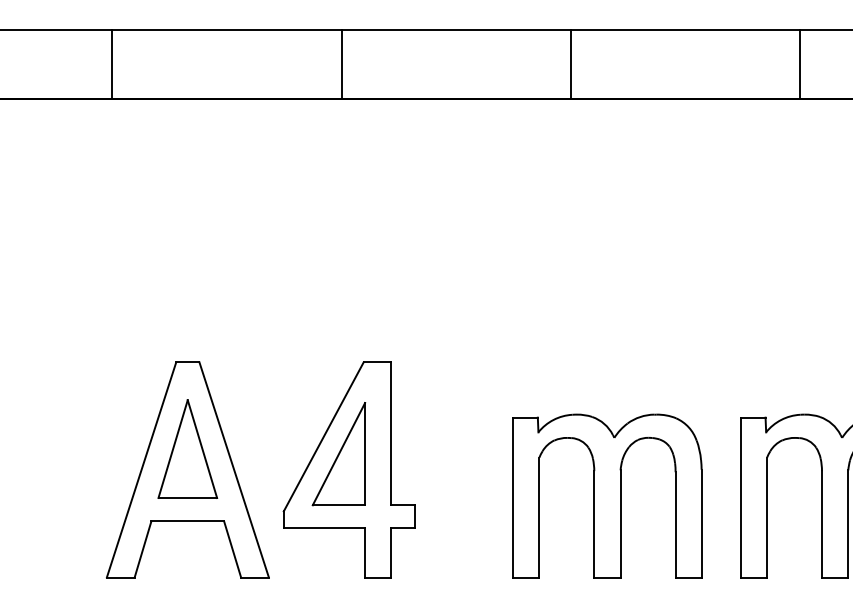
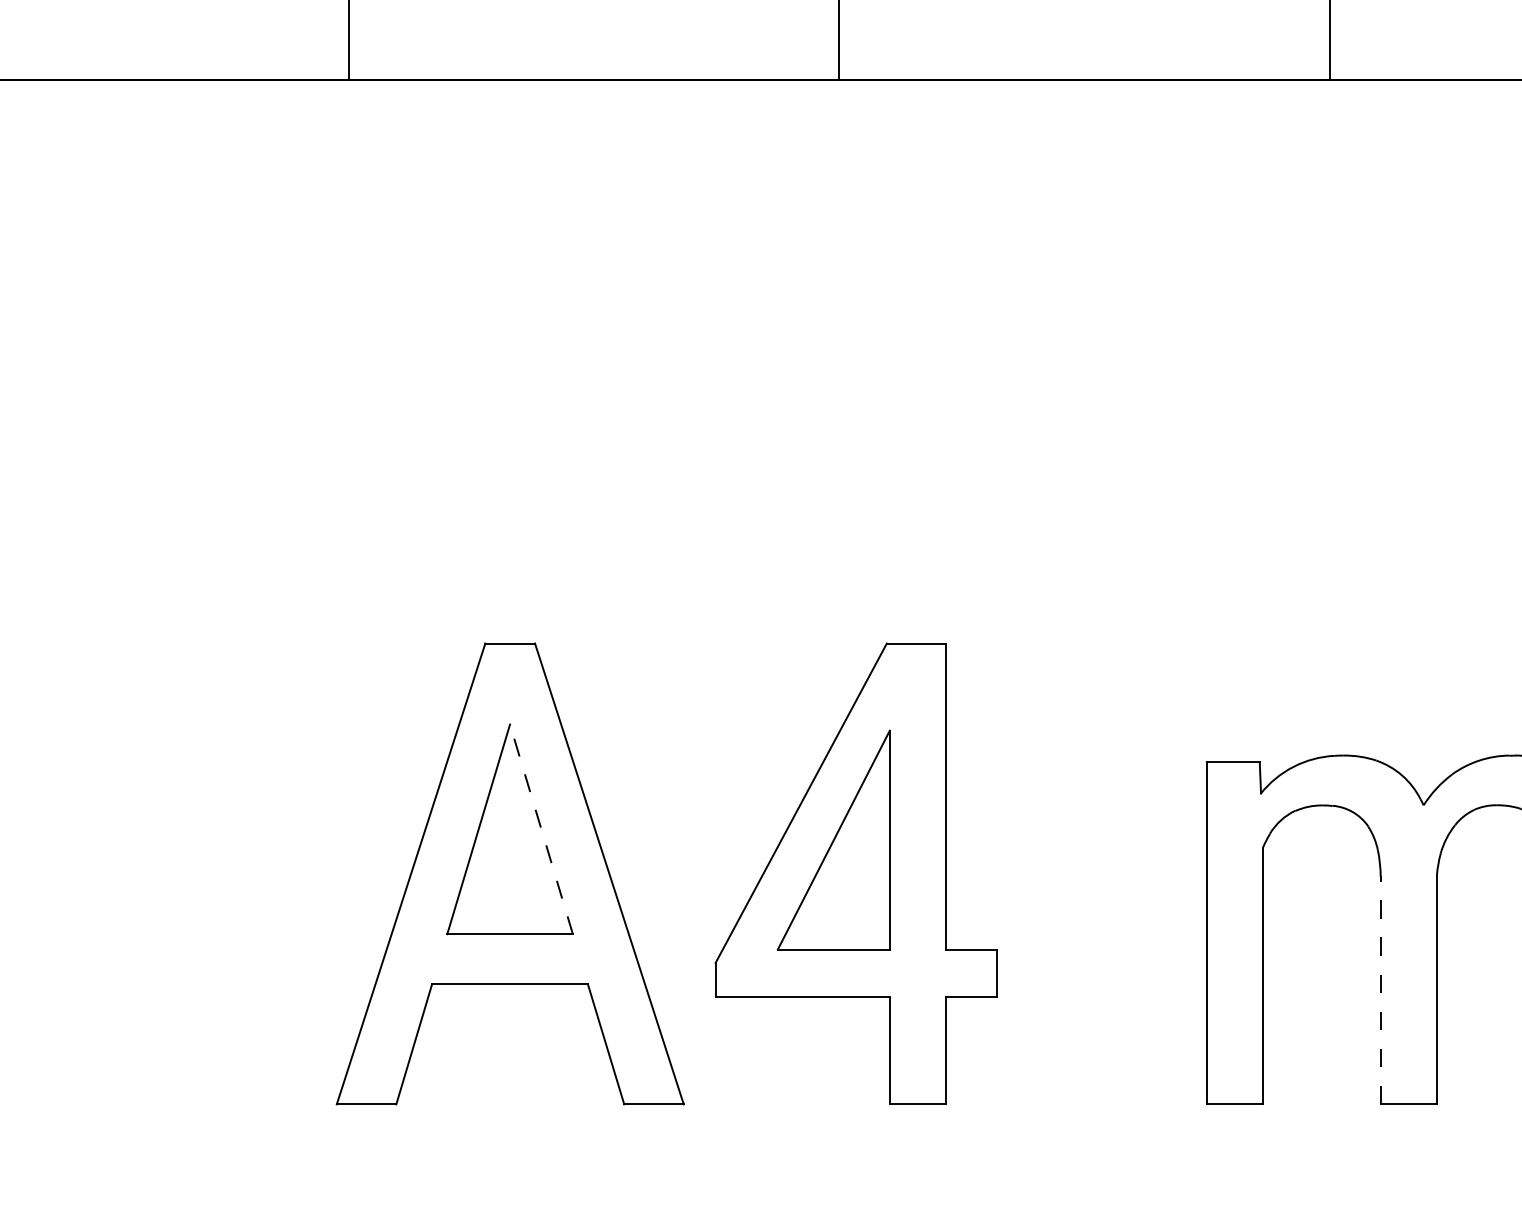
line: (202, 448) -> (541, 828), solid -> dashed
line: (594, 523) -> (1381, 988), solid -> dashed

